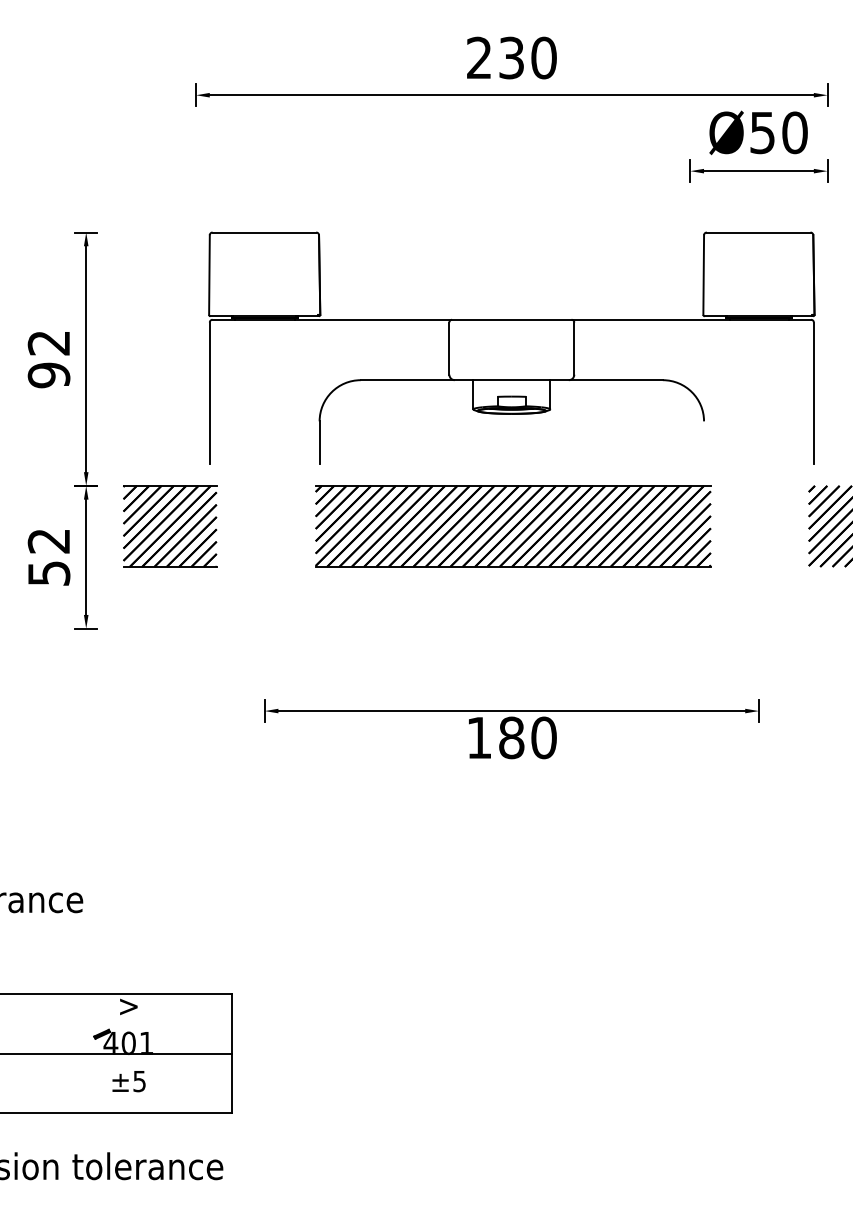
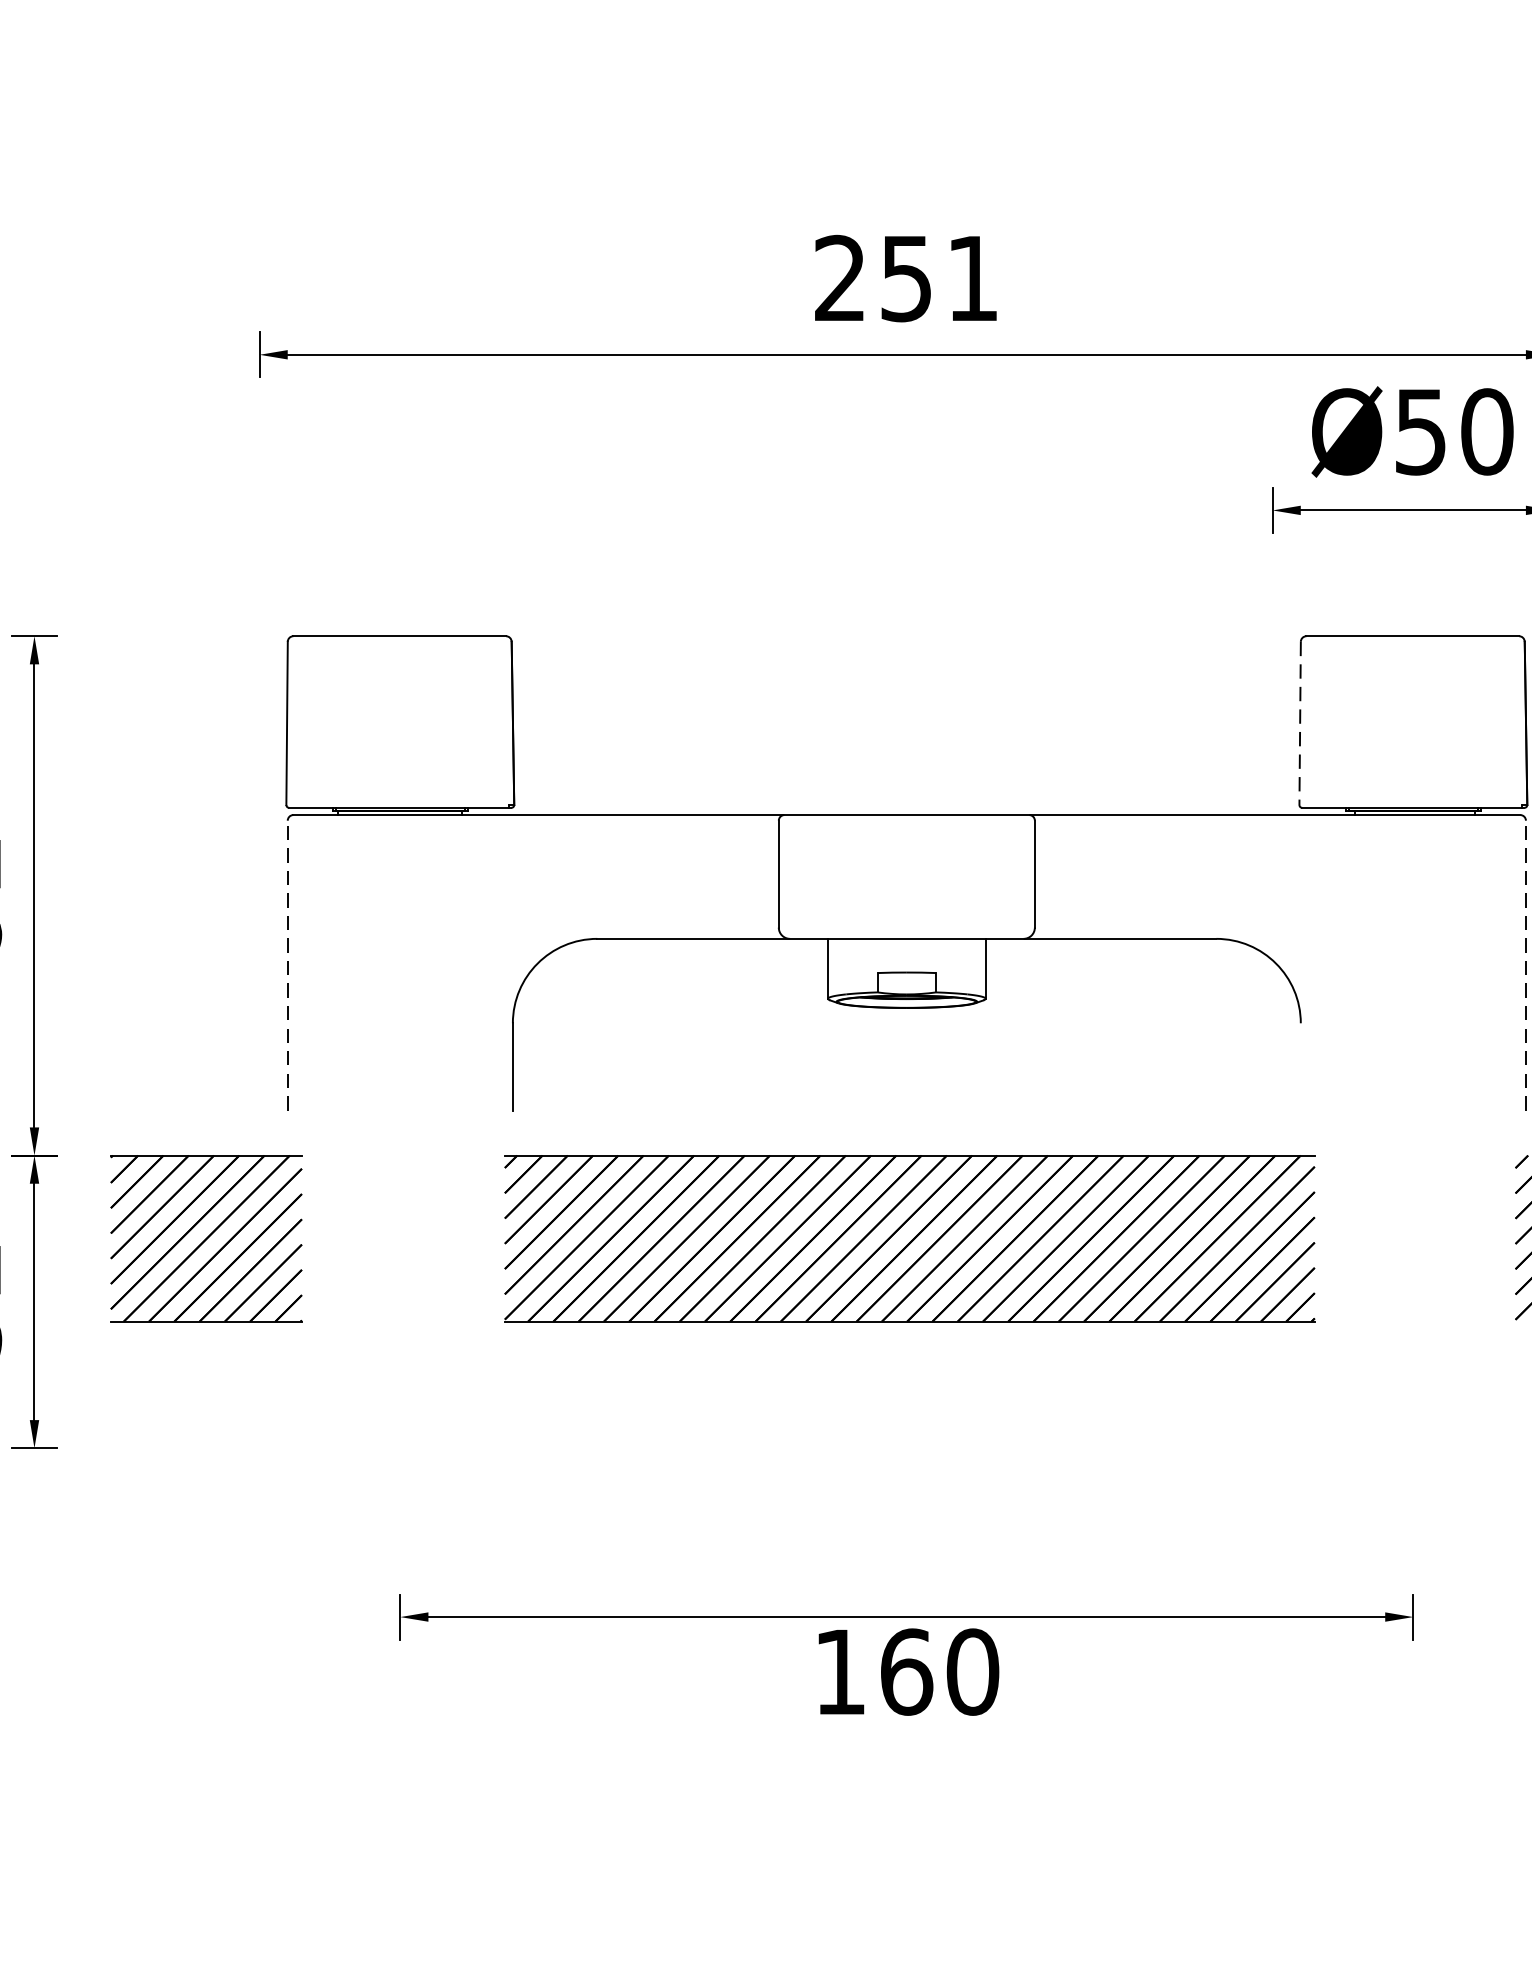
text: (528, 57) -> (941, 277), 230 -> 251
line: (703, 275) -> (1299, 724), solid -> dashed
line: (209, 393) -> (287, 966), solid -> dashed
line: (813, 393) -> (1525, 966), solid -> dashed
text: (511, 737) -> (906, 1671), 180 -> 160

